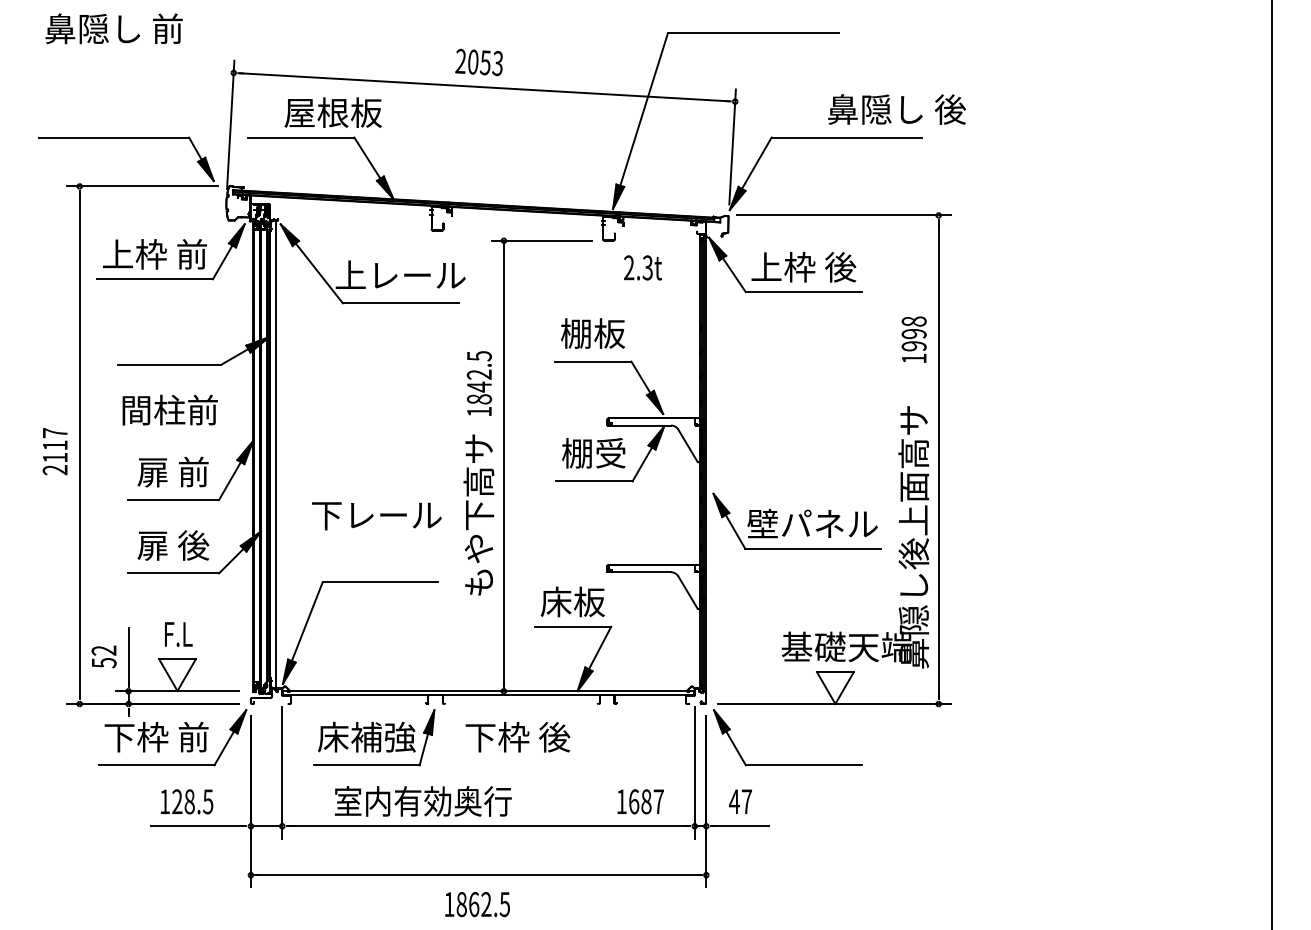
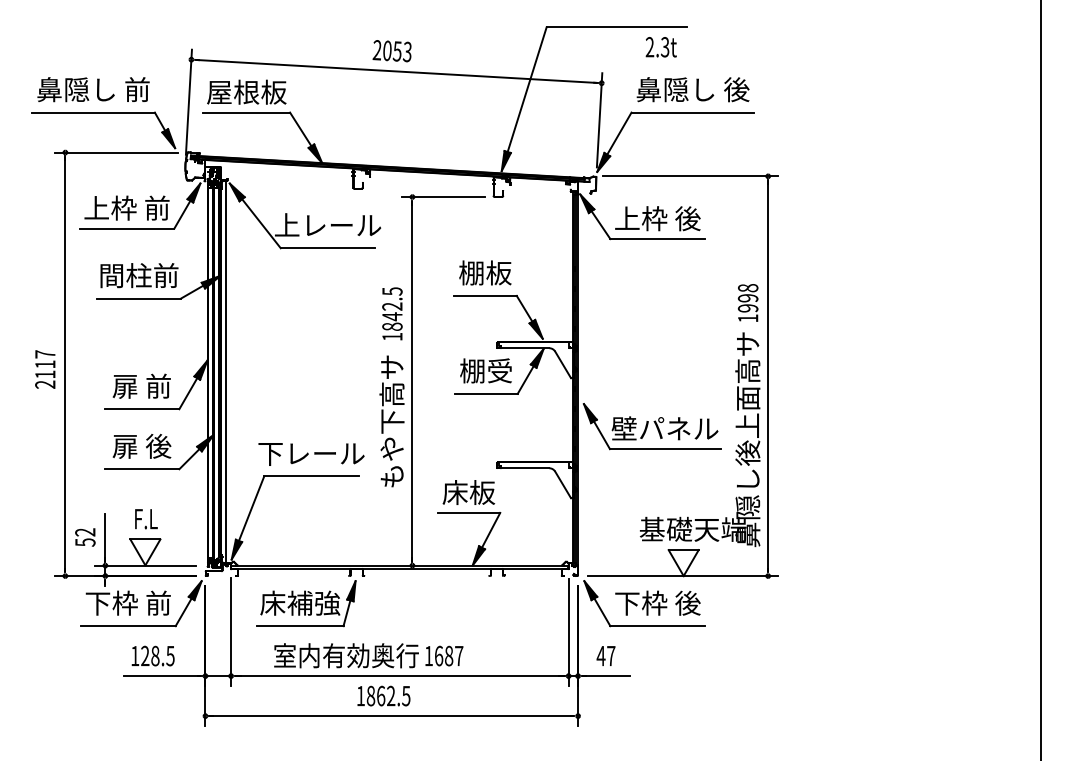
text: (114, 28) -> (93, 89), moved
text: (896, 109) -> (692, 89), moved
text: (332, 111) -> (246, 91), moved
text: (642, 268) -> (660, 47), moved
text: (913, 339) -> (747, 302), moved
text: (170, 410) -> (139, 275), moved
text: (376, 516) -> (311, 454), moved
text: (517, 736) -> (657, 602), moved
text: (640, 801) -> (444, 655), moved
text: (477, 903) -> (383, 695), moved

